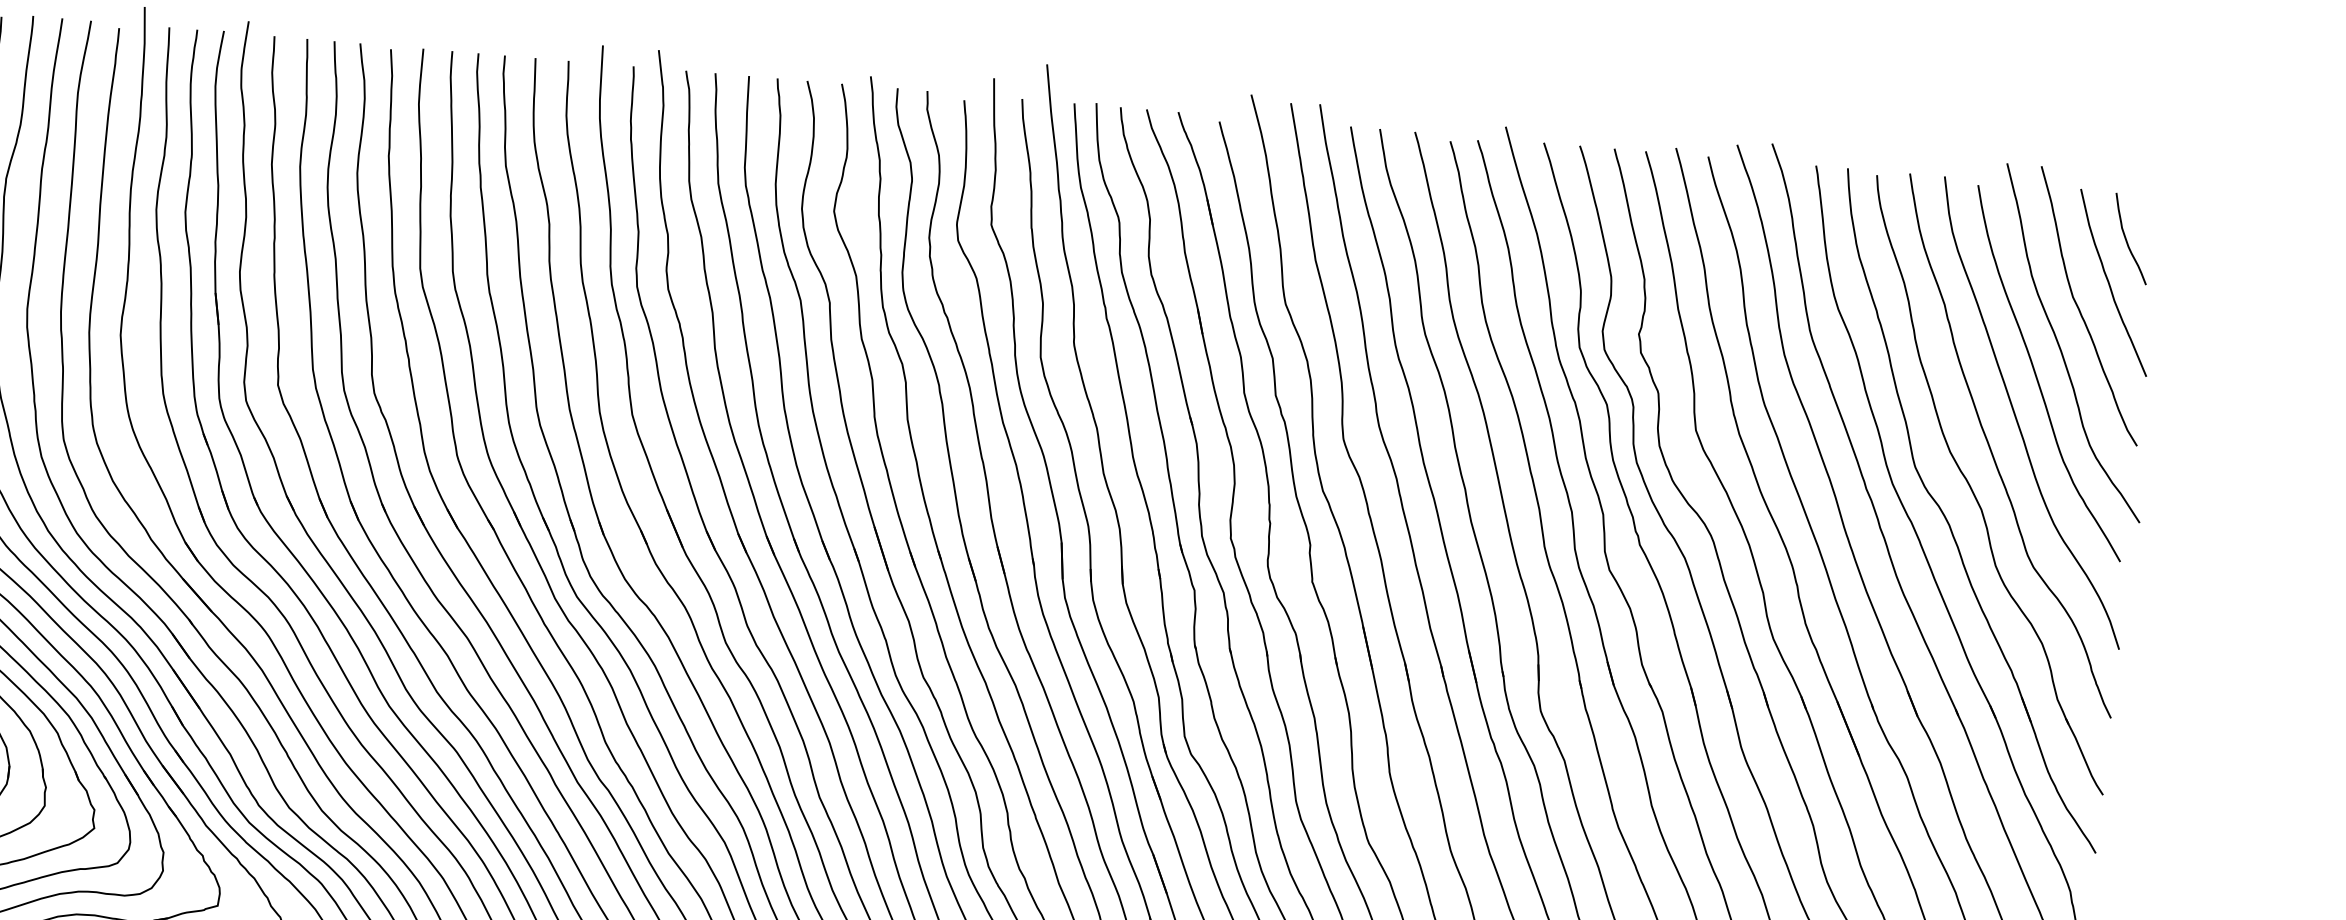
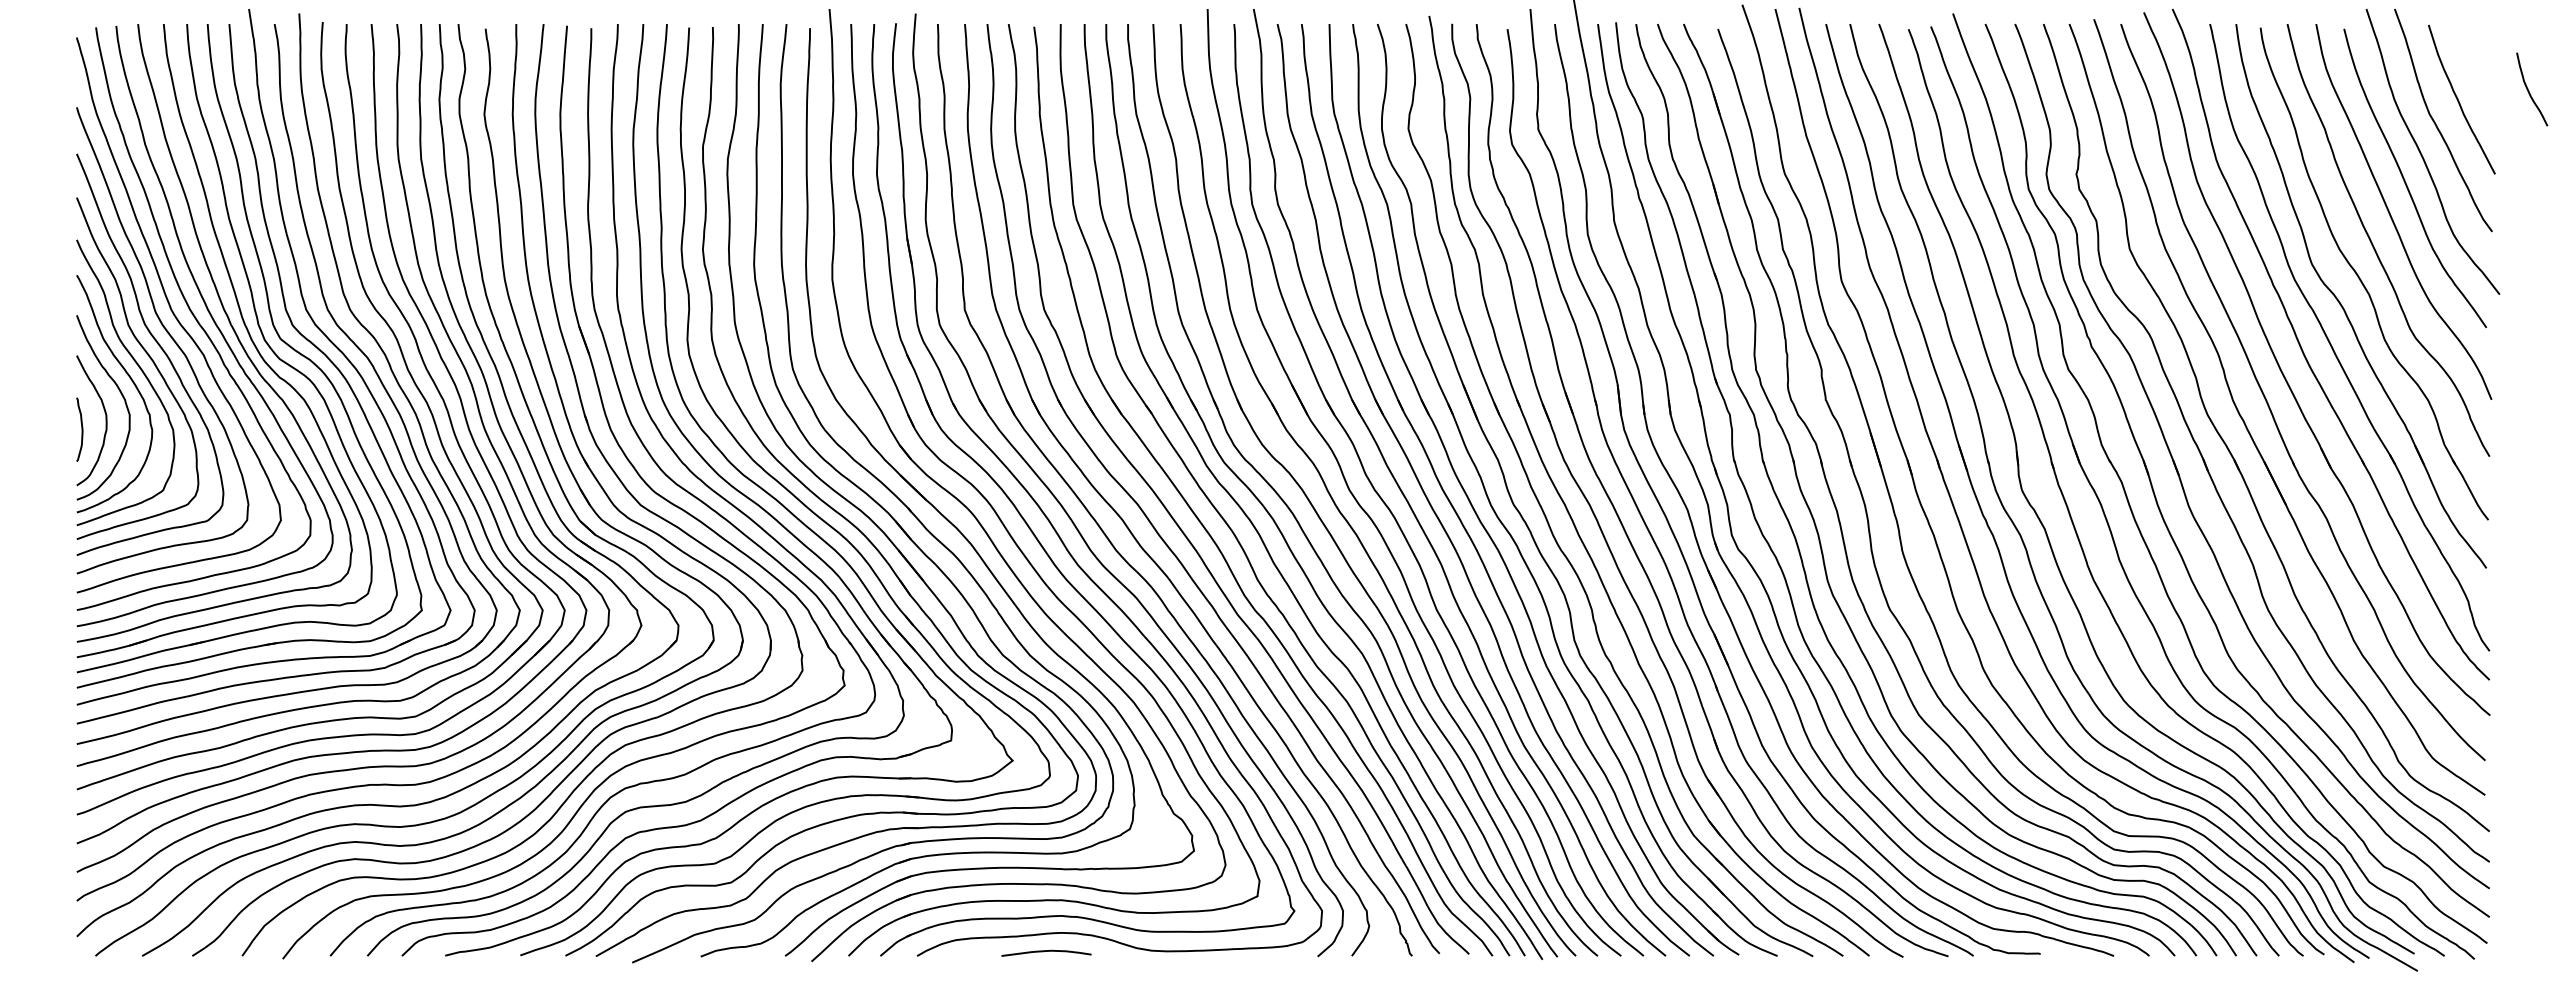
curve: (2127, 239) -> (2529, 90), moved

